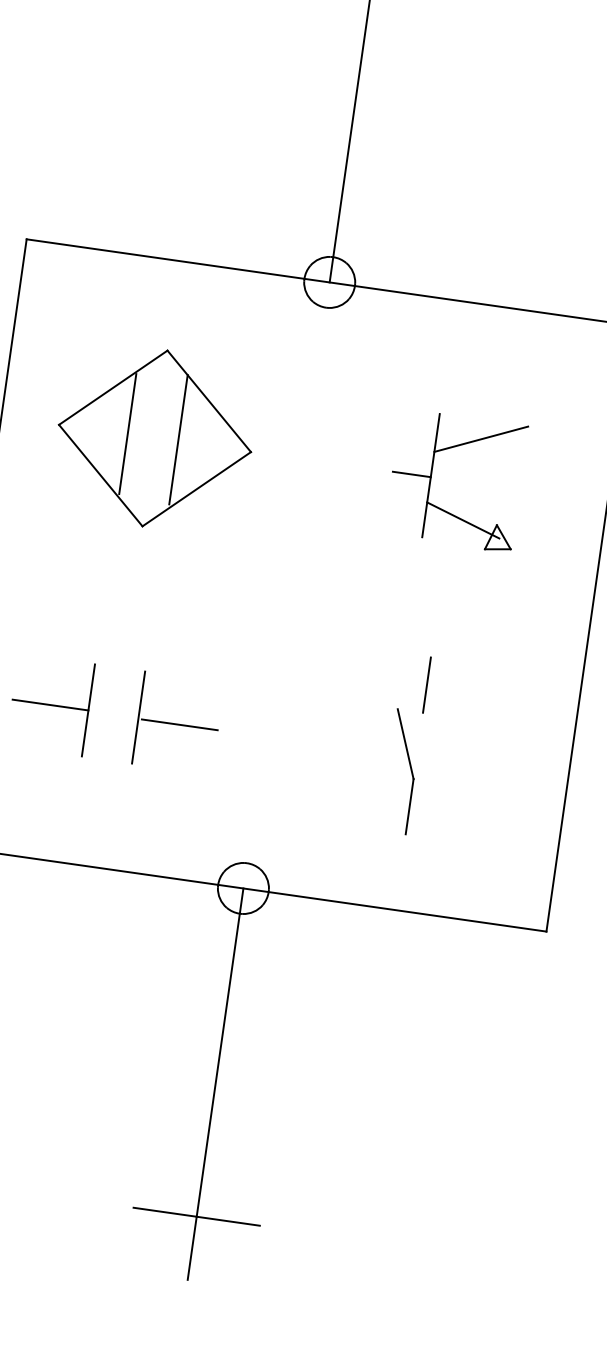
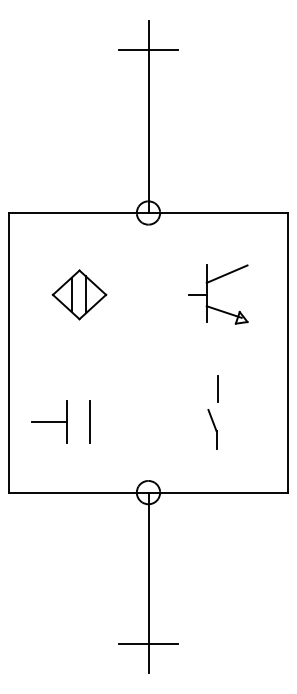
part: (154, 437) -> (79, 294), size x0.6
line: (178, 724) -> (108, 422), removed
part: (401, 771) -> (212, 429), size x0.7

